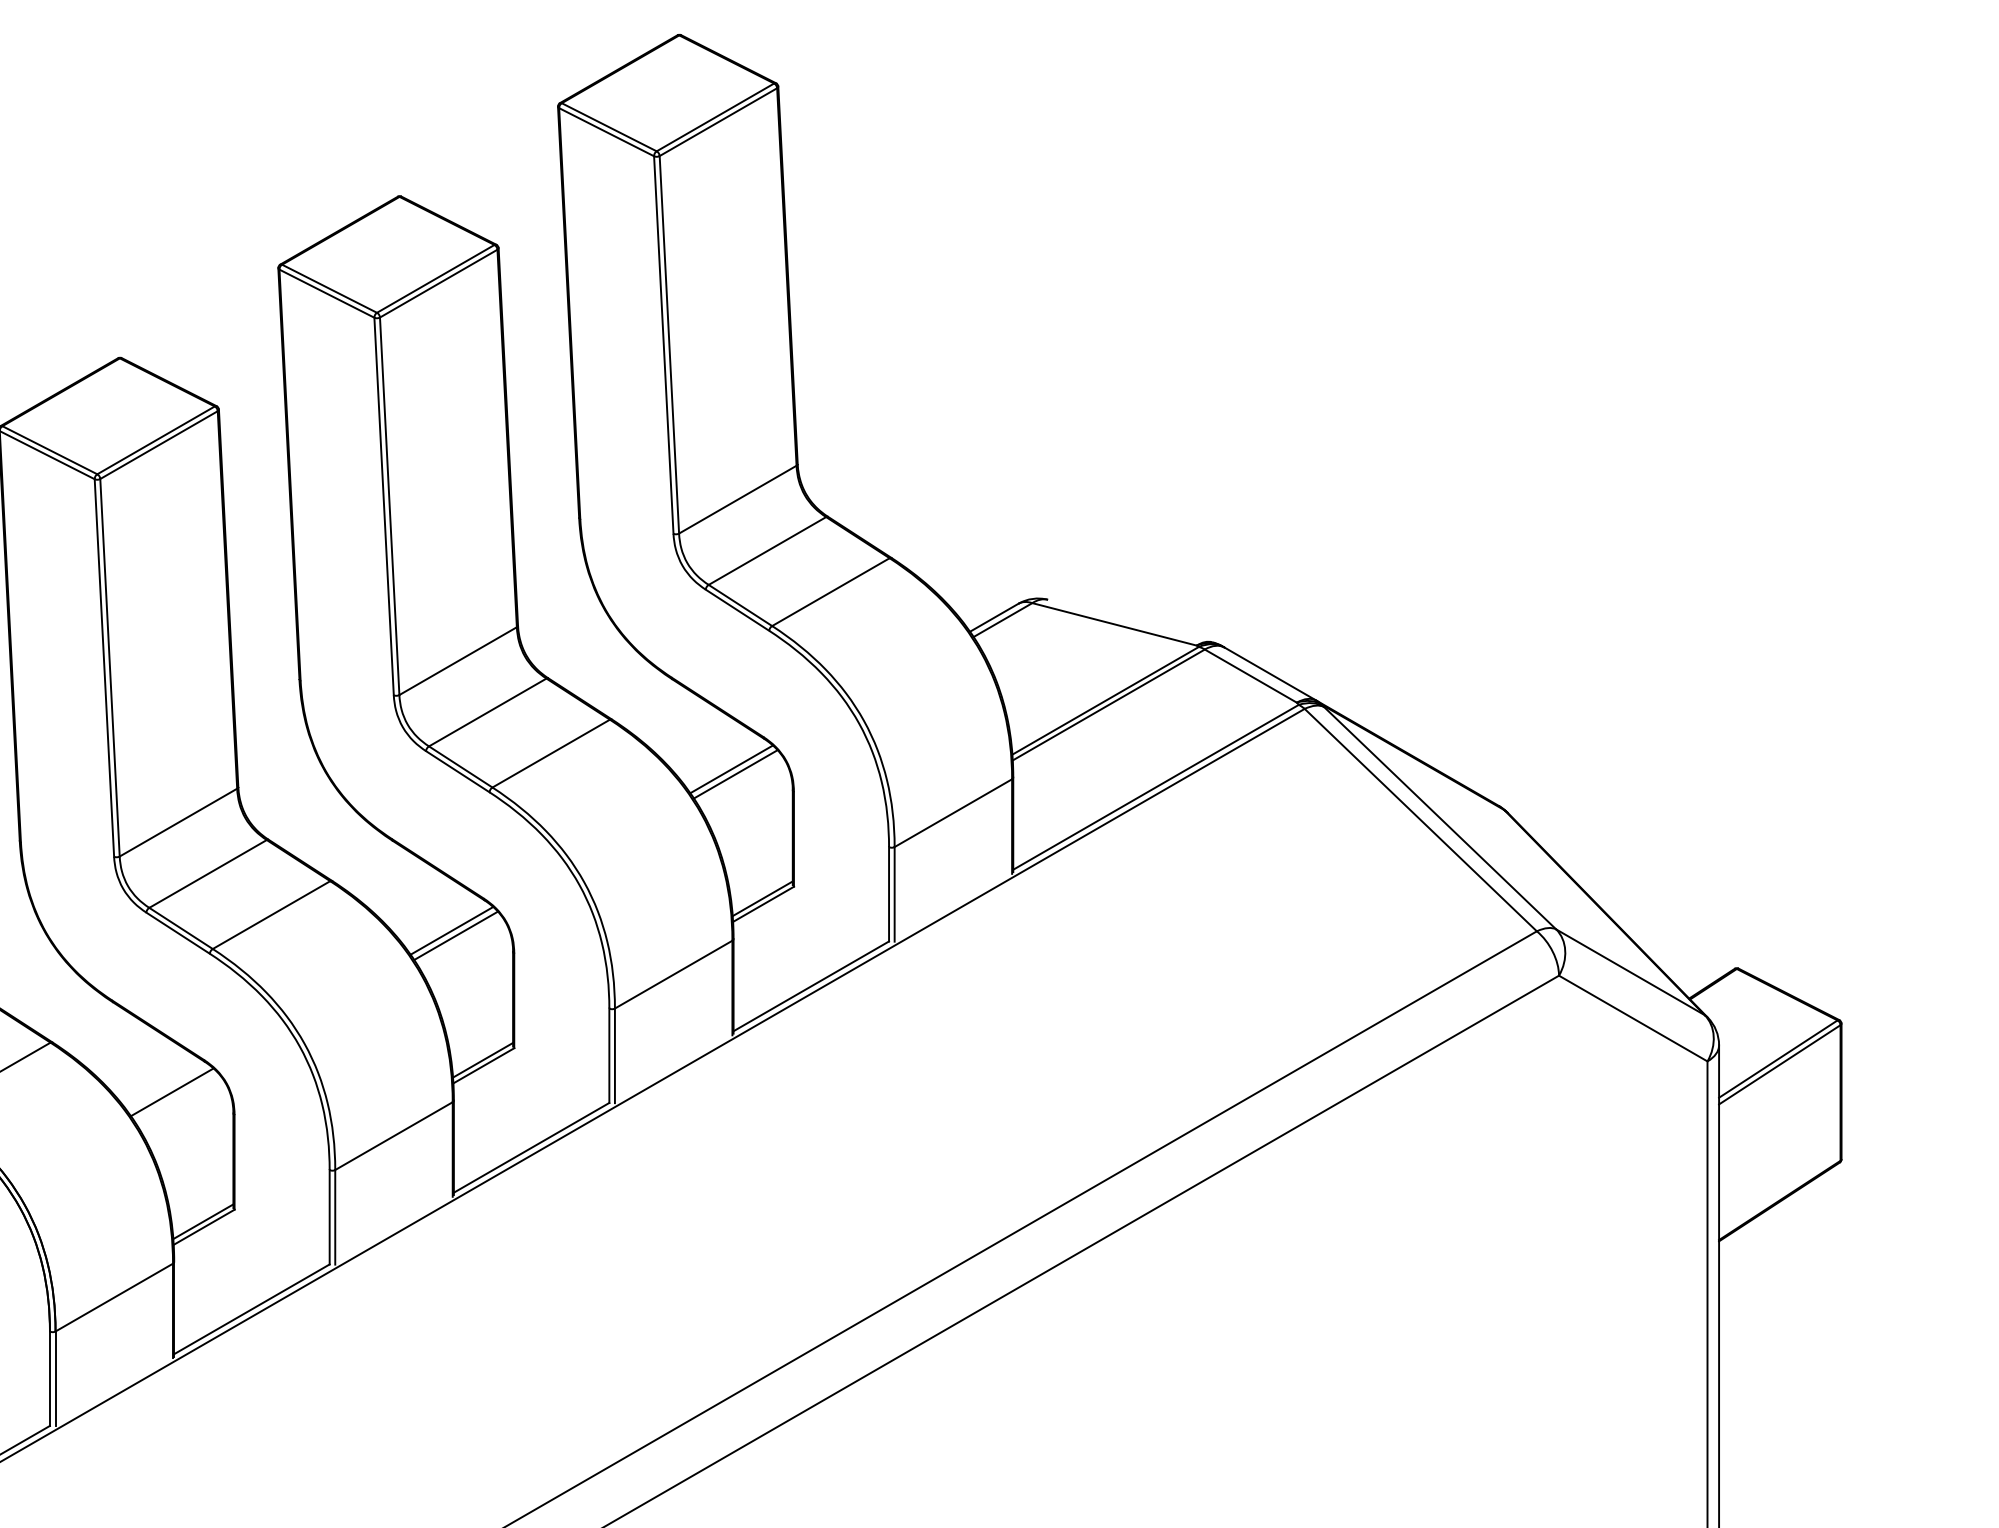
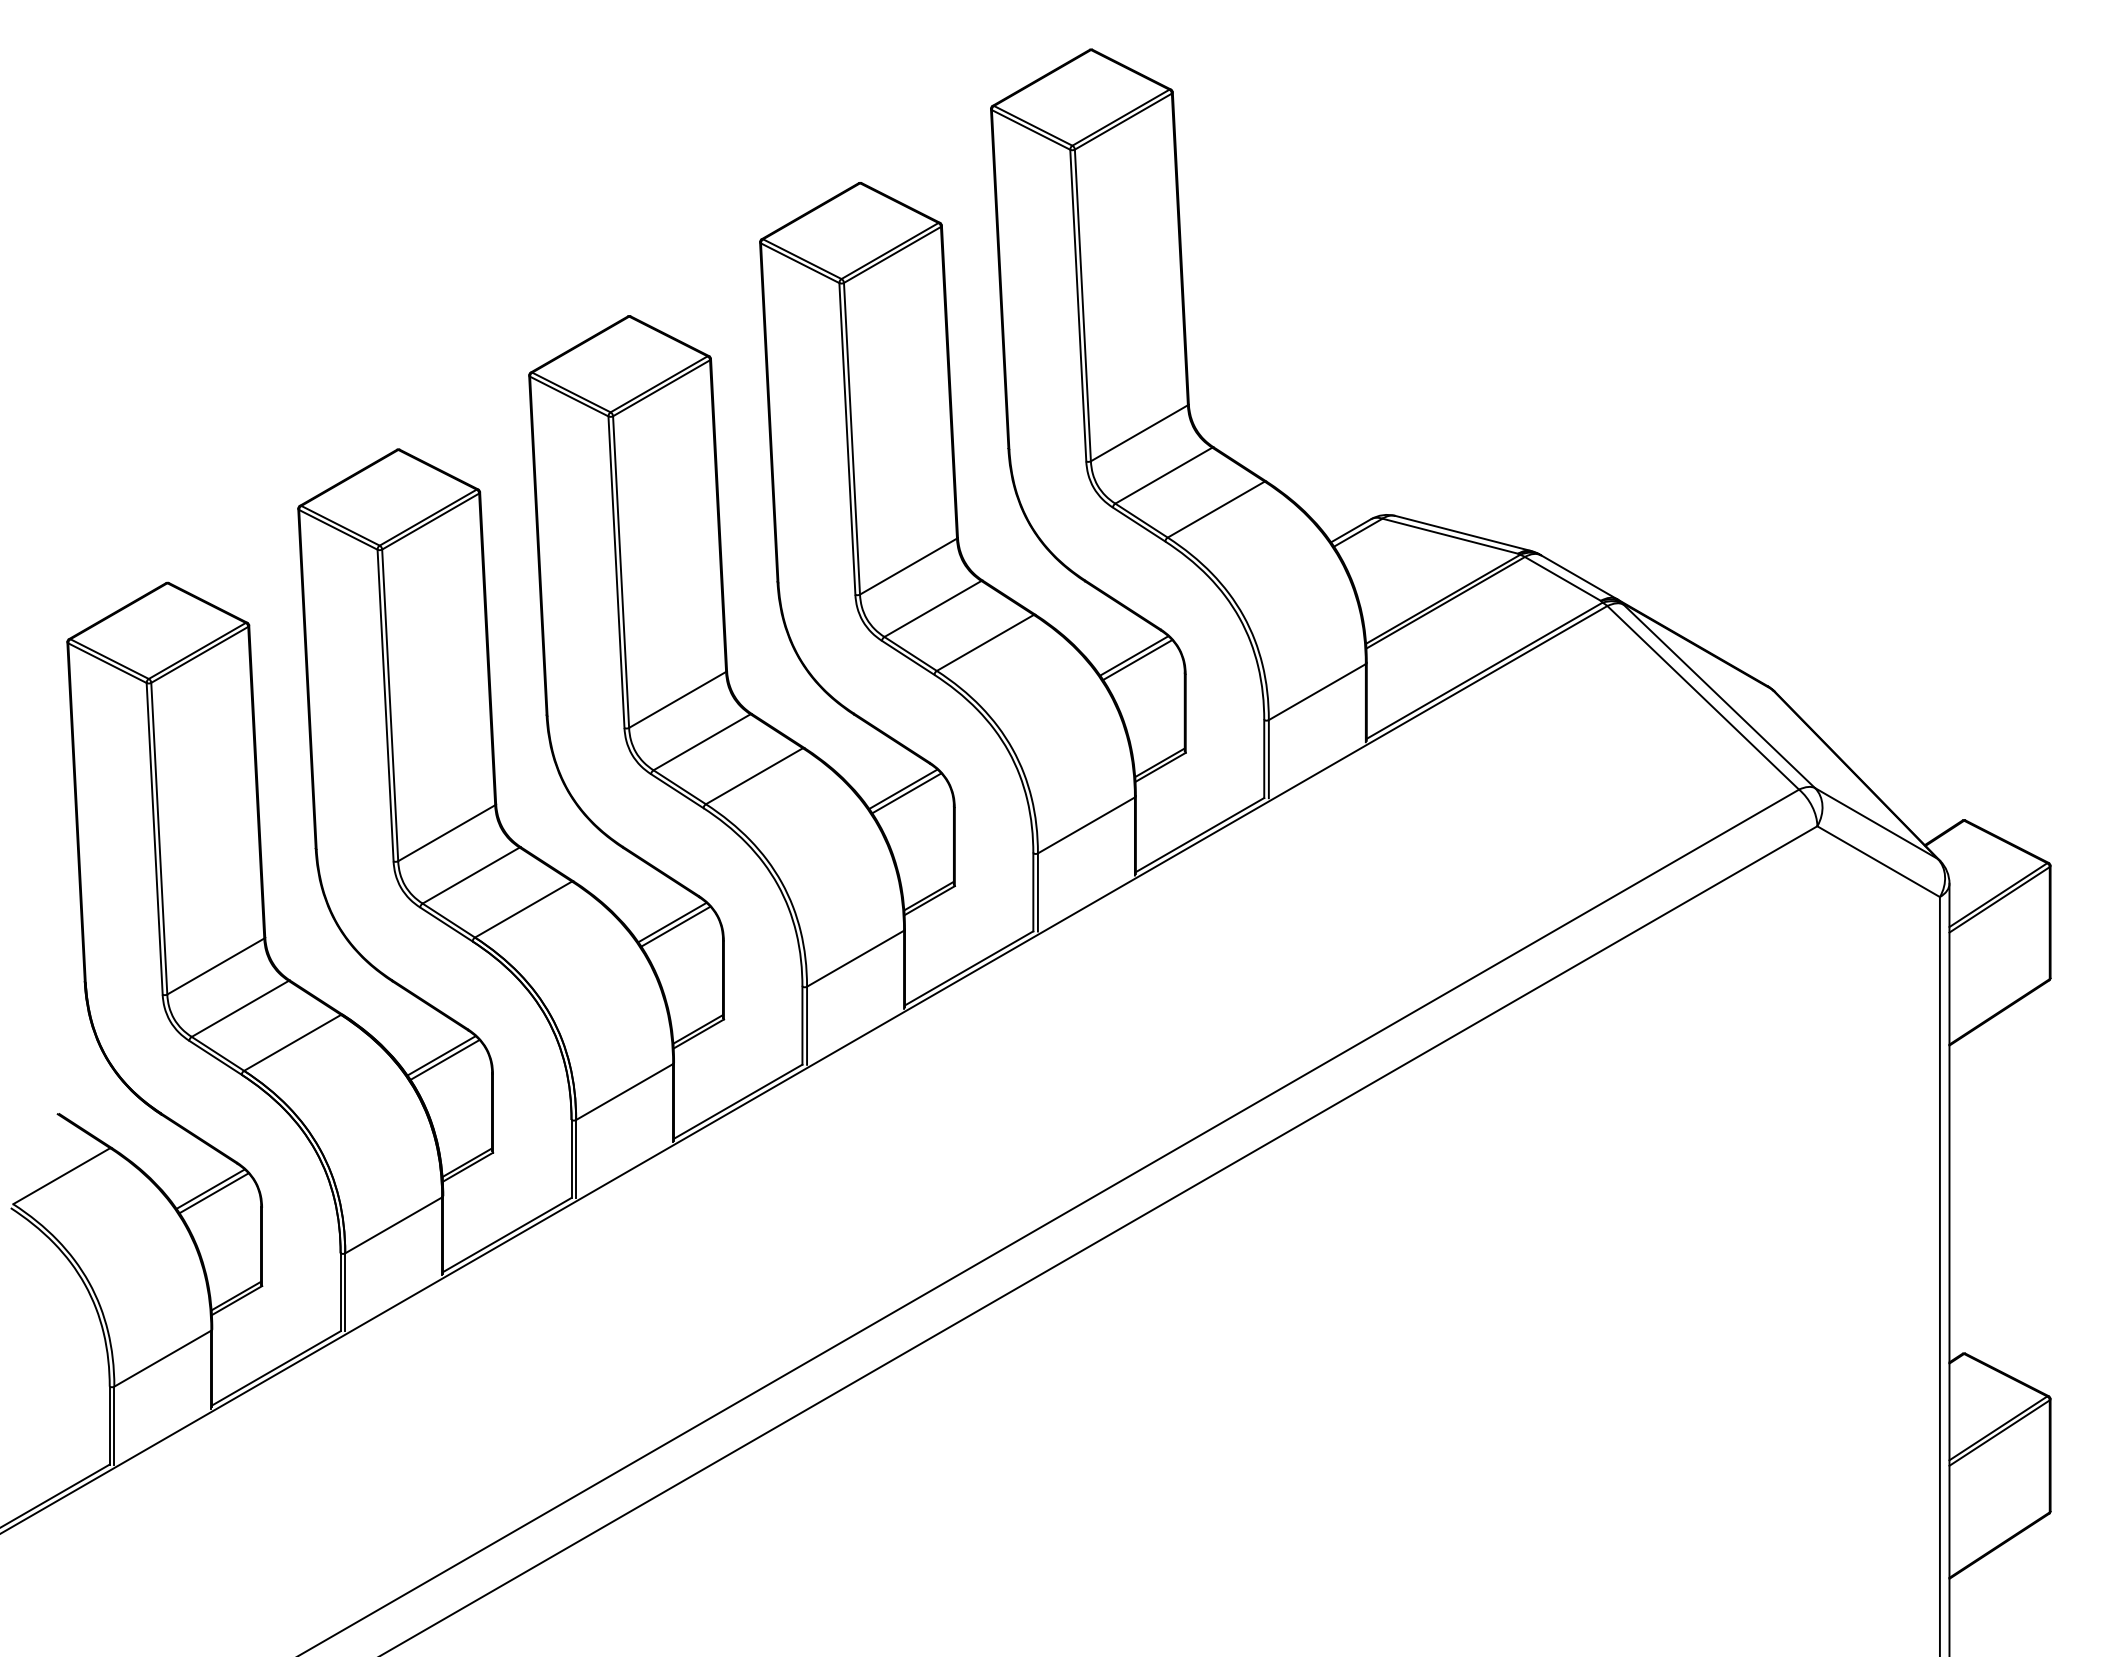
line: (1130, 621) -> (1463, 533), added
line: (175, 1097) -> (675, 926), added

